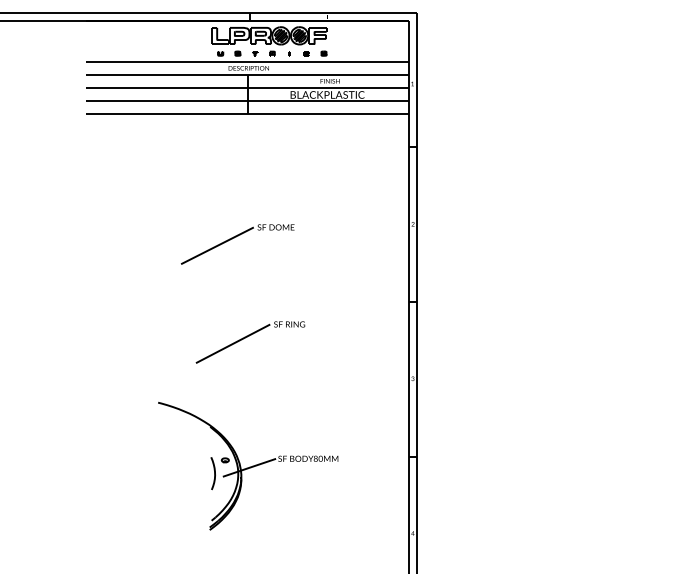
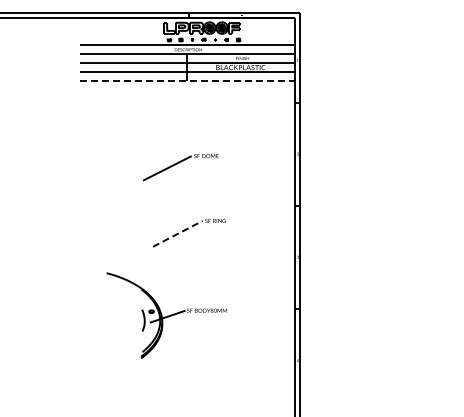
line: (247, 114) -> (187, 80), solid -> dashed
line: (232, 343) -> (177, 233), solid -> dashed
part: (247, 465) -> (166, 315), moved

